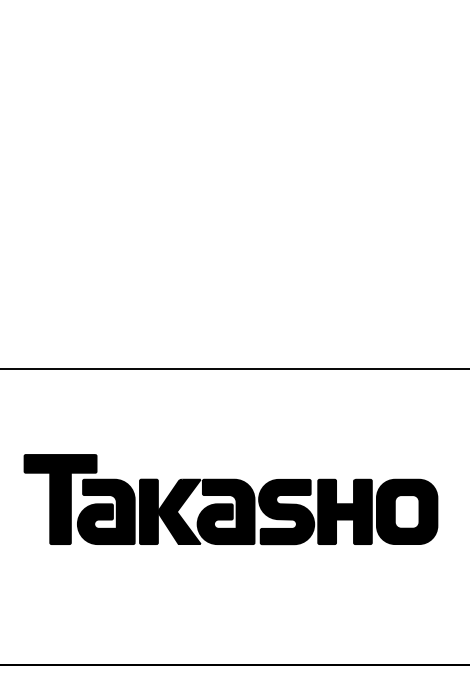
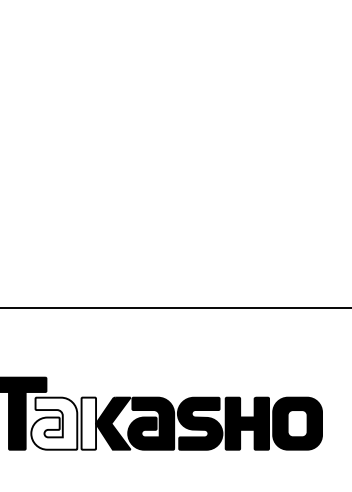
fill: (105, 511) -> (53, 423), removed
fill: (148, 511) -> (88, 423), removed

